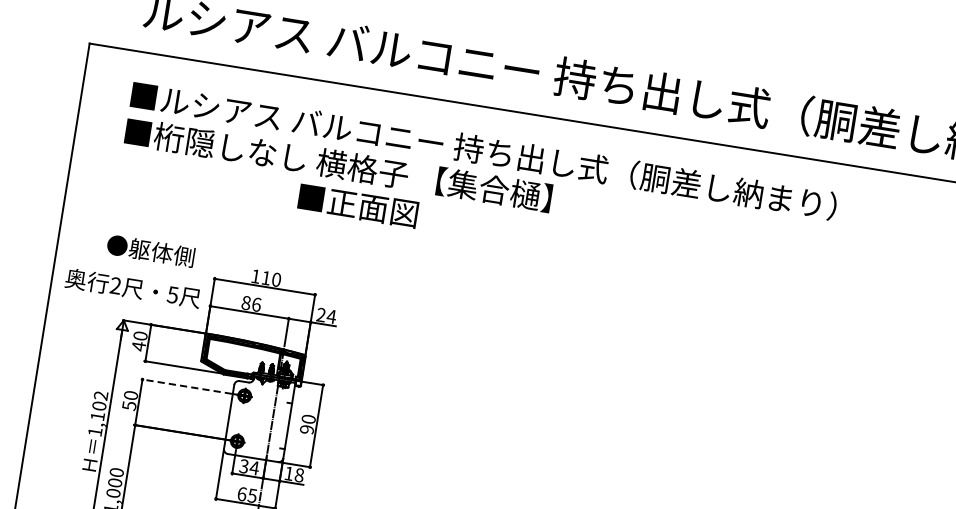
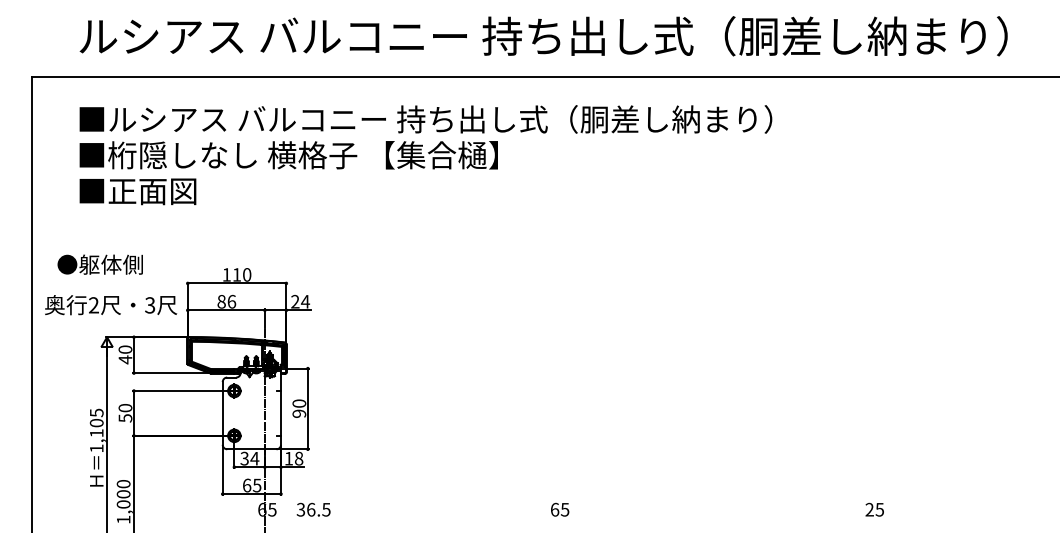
text: (357, 205) -> (137, 191), moved
text: (150, 250) -> (99, 264), moved
text: (173, 295) -> (150, 305), 5 -> 3
line: (185, 386) -> (176, 391), dashed -> solid
text: (100, 395) -> (96, 412), 1,102 -> 1,105

